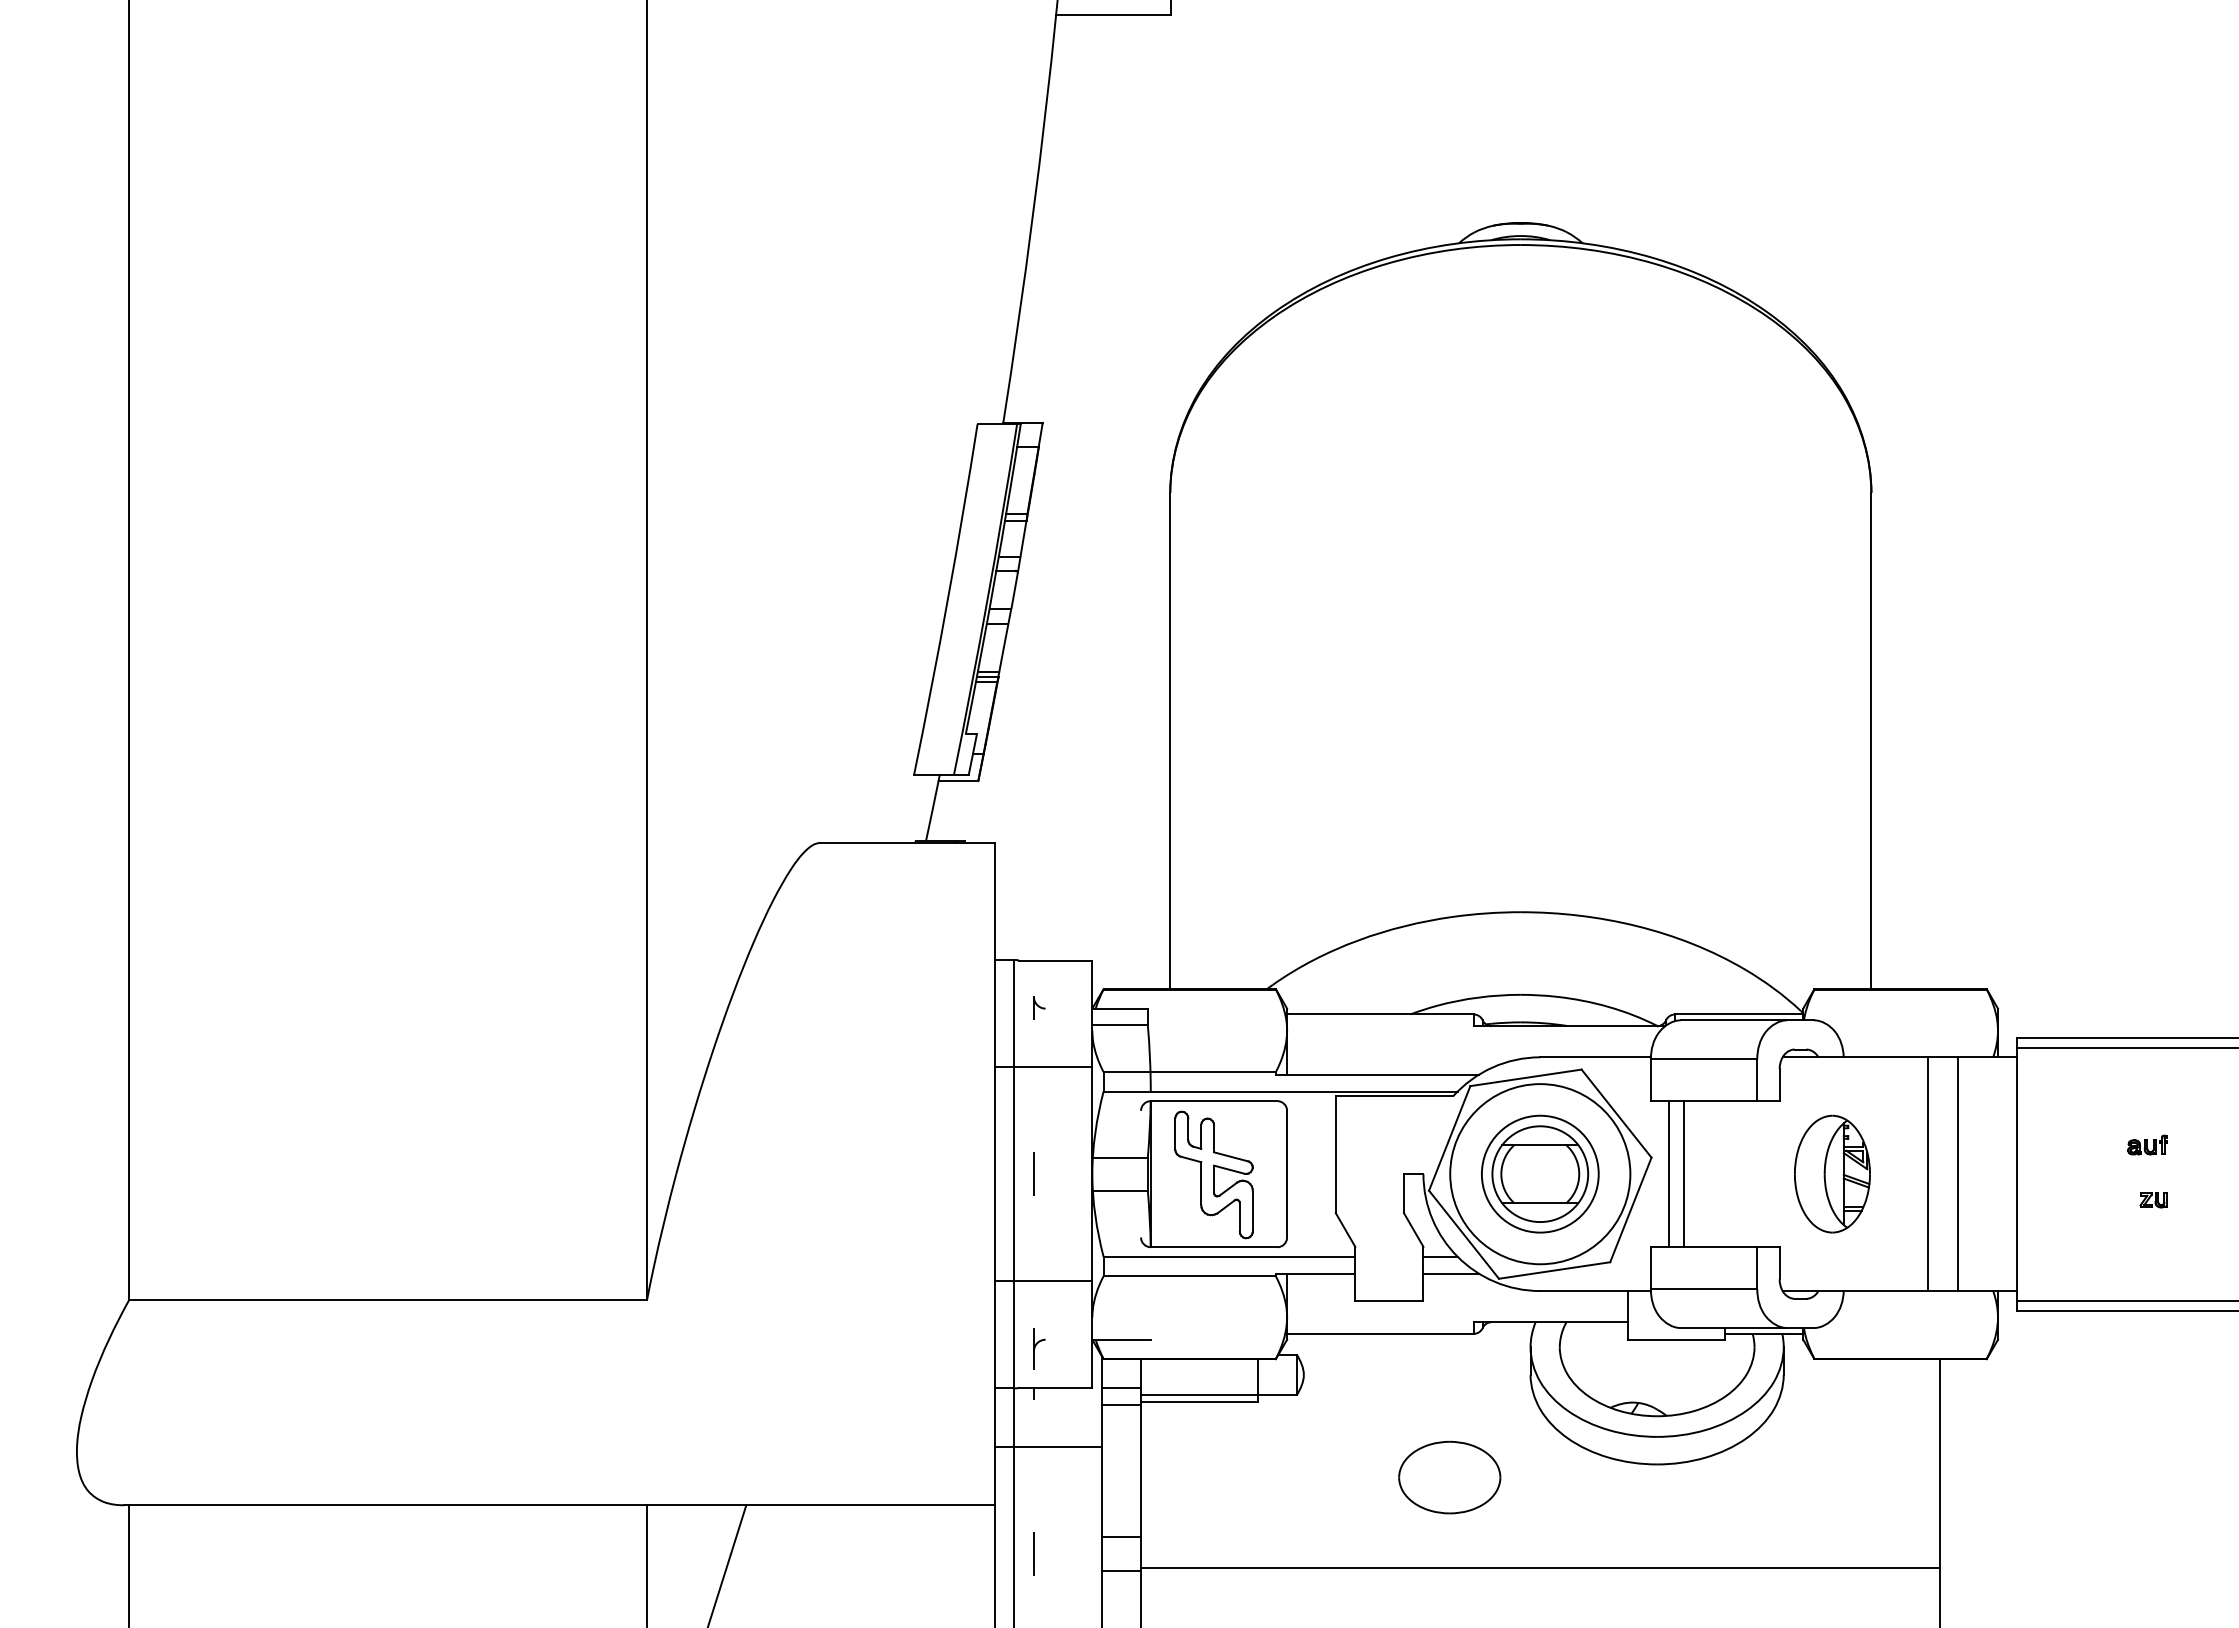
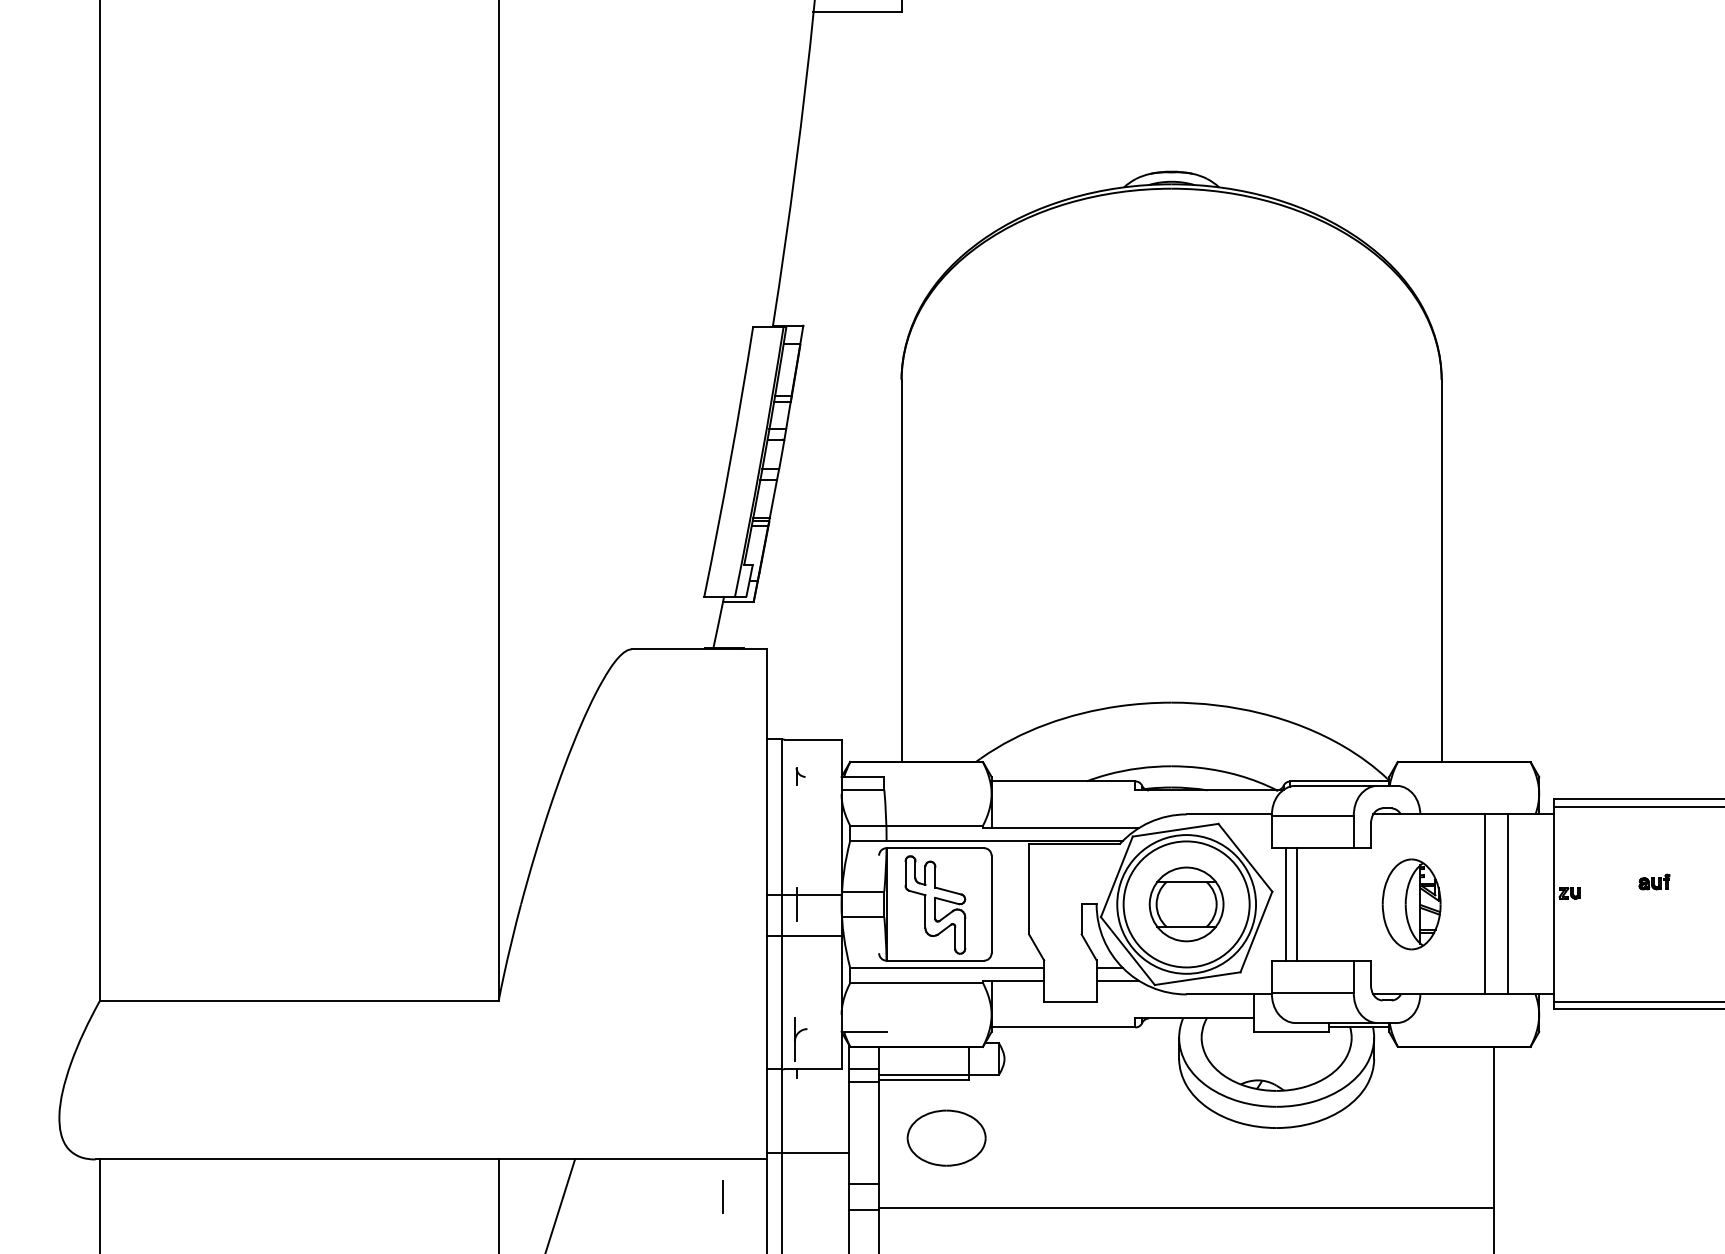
line: (1043, 1067) -> (803, 895), moved
circle: (1539, 1173) -> (1186, 903), size x1.4
part: (2153, 1200) -> (1569, 893), moved
line: (1043, 1281) -> (803, 936), moved
part: (1039, 1348) -> (800, 1038), size x1.4
line: (1048, 1447) -> (807, 1153), moved
part: (1449, 1477) -> (946, 1138), moved
line: (1033, 1553) -> (722, 1196), moved

